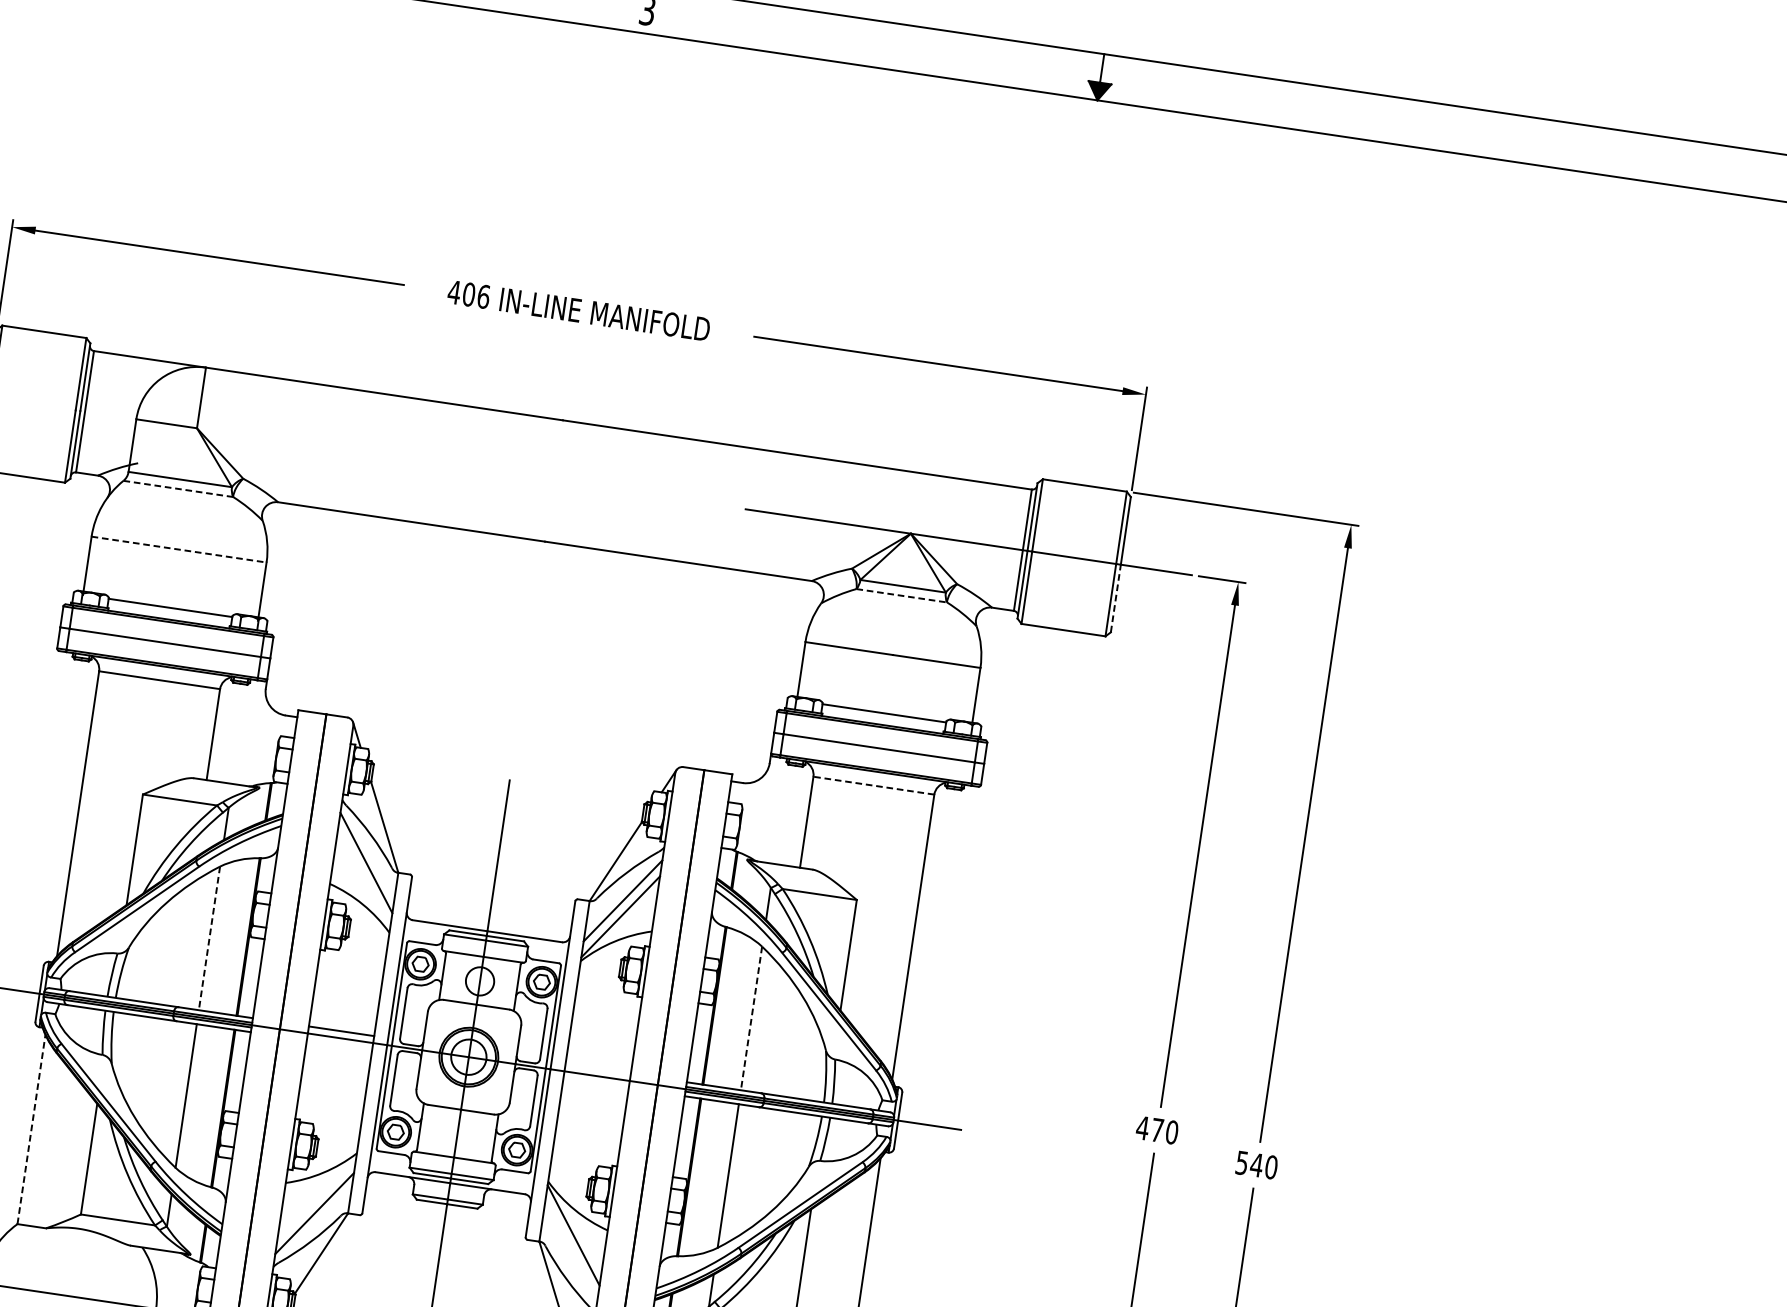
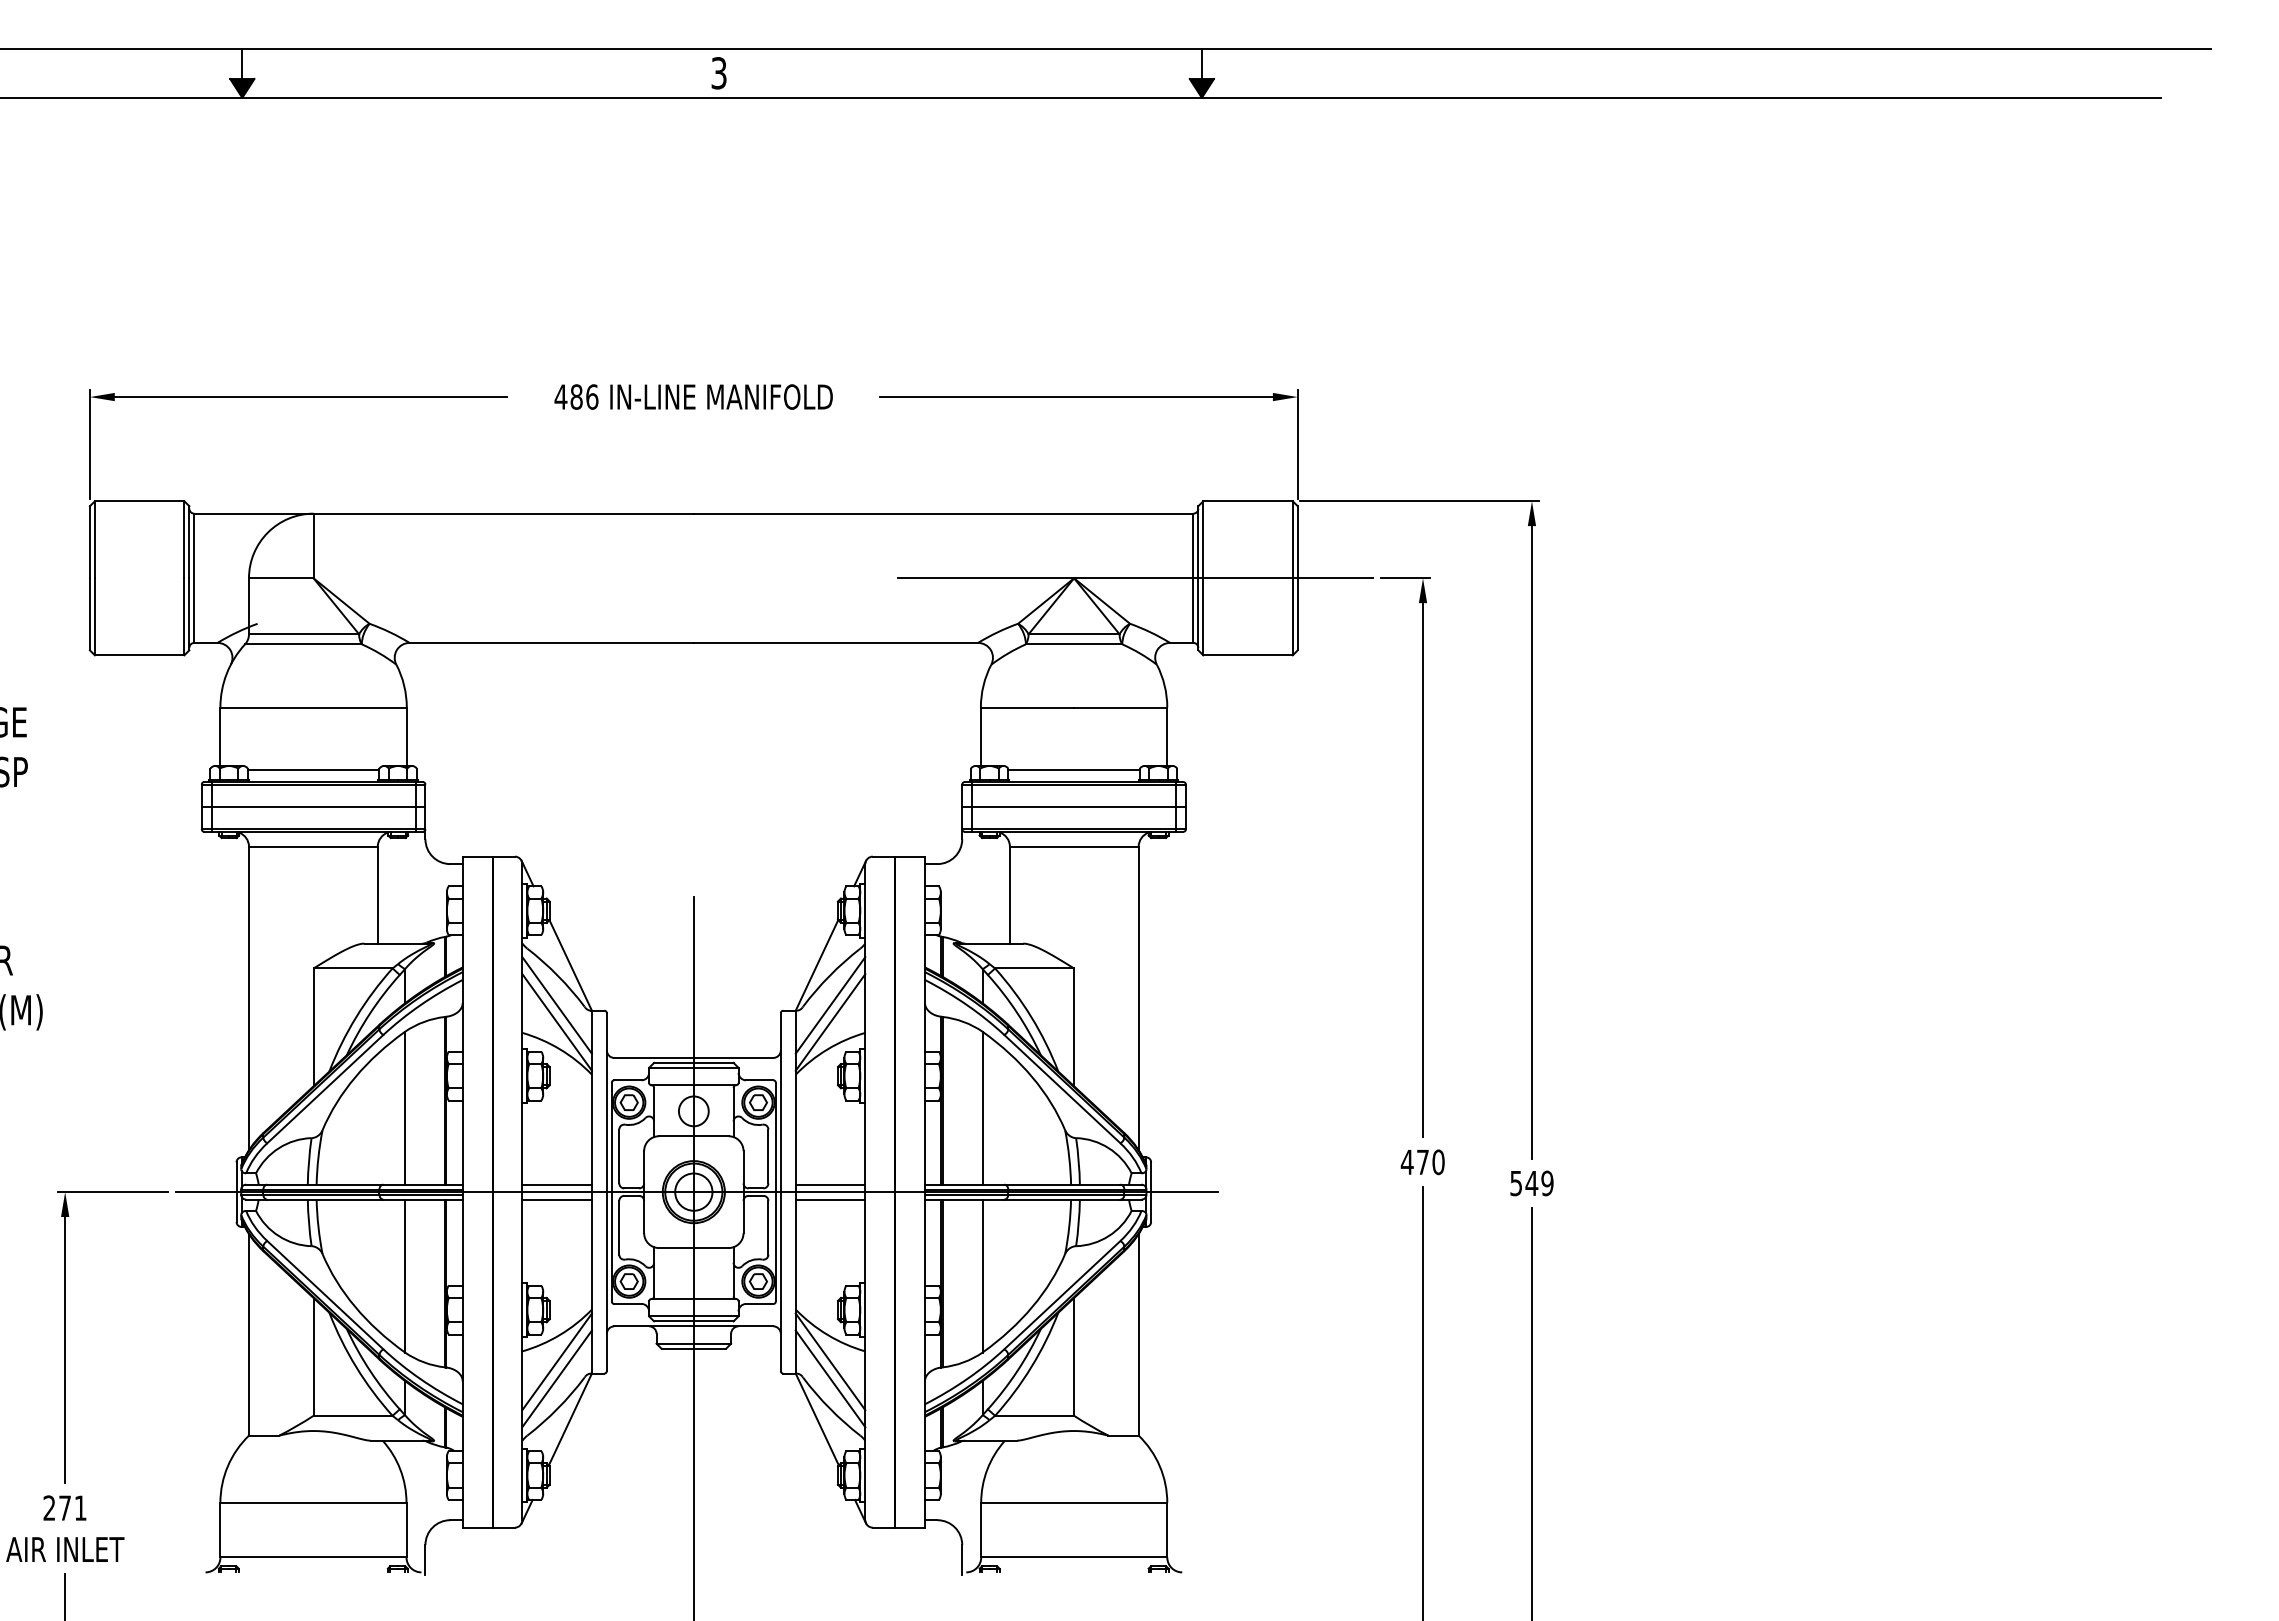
text: (469, 294) -> (576, 396), 406 -> 486
line: (178, 489) -> (303, 644), dashed -> solid
line: (179, 549) -> (314, 707), dashed -> solid
line: (902, 595) -> (1074, 644), dashed -> solid
line: (1115, 597) -> (1297, 613), dashed -> solid
line: (873, 785) -> (1073, 846), dashed -> solid
line: (363, 878) -> (556, 1022), added
line: (209, 938) -> (405, 1108), dashed -> solid
line: (751, 1018) -> (982, 1108), dashed -> solid
line: (338, 1045) -> (556, 1199), added
line: (598, 1068) -> (830, 1184), added
line: (596, 1083) -> (830, 1199), added
line: (31, 1129) -> (248, 1334), dashed -> solid
text: (1271, 1167) -> (1547, 1183), 540 -> 549
line: (316, 1197) -> (556, 1361), added
line: (571, 1251) -> (830, 1378), added

